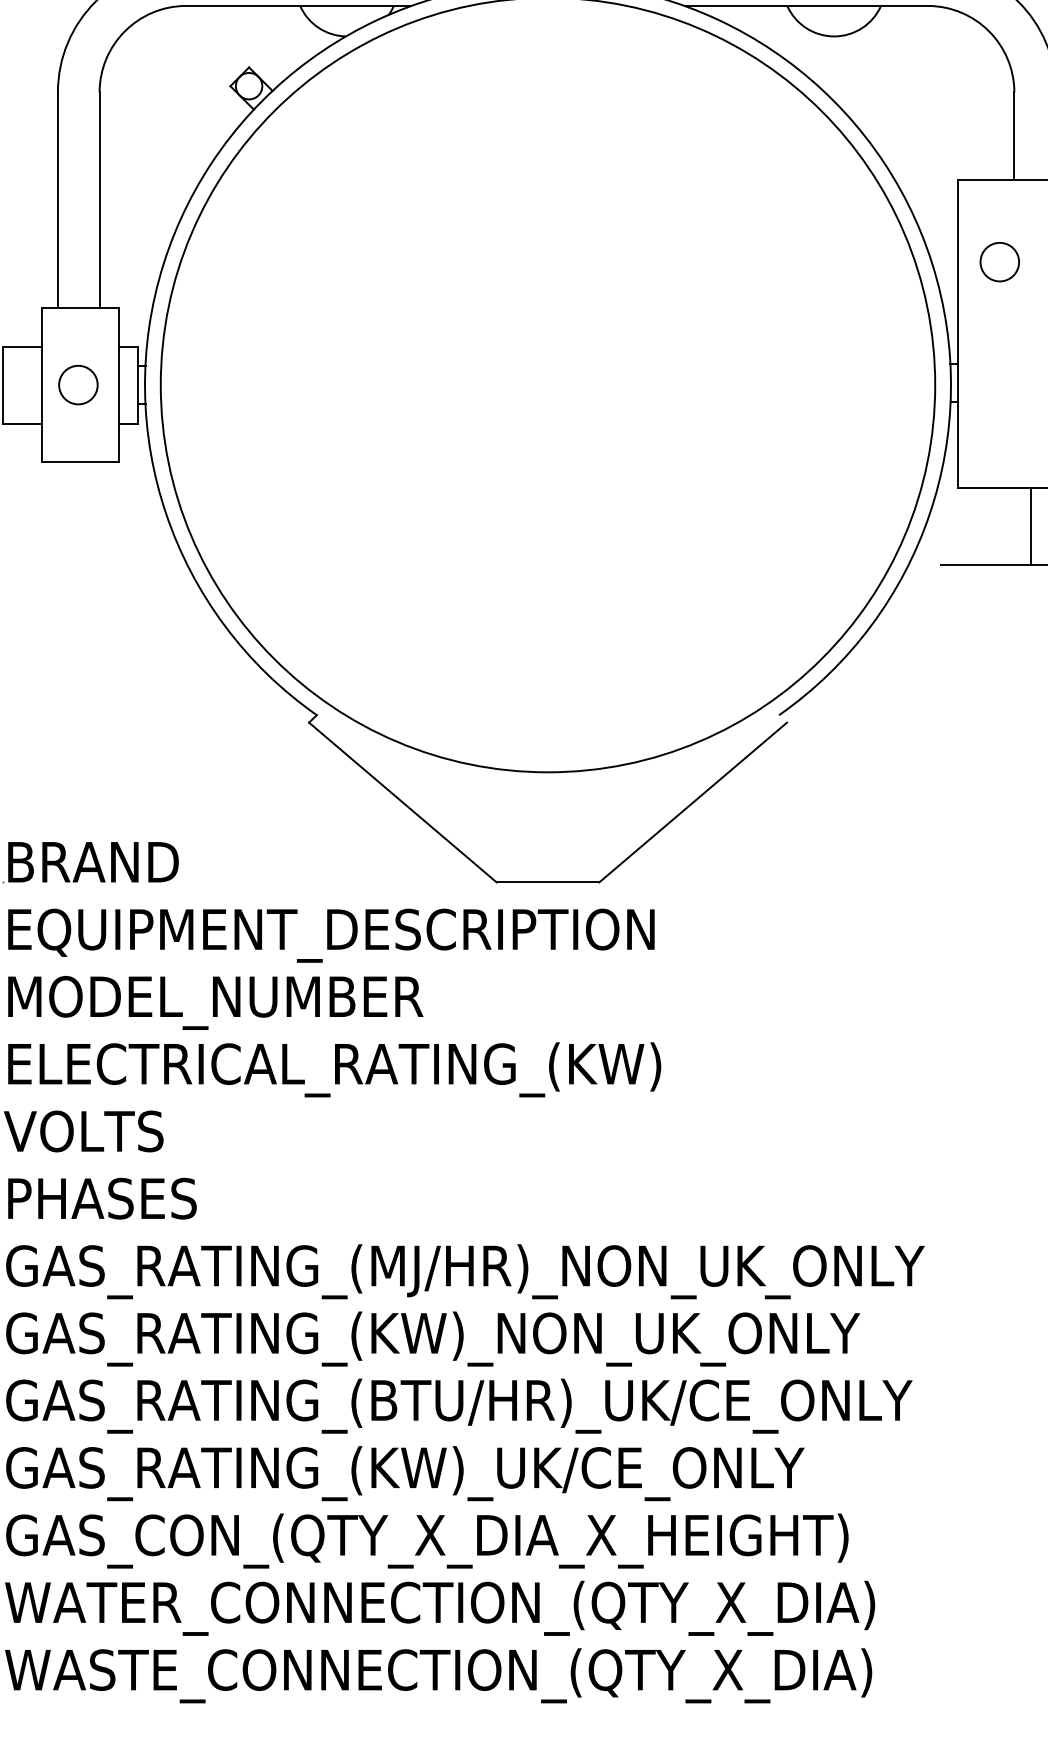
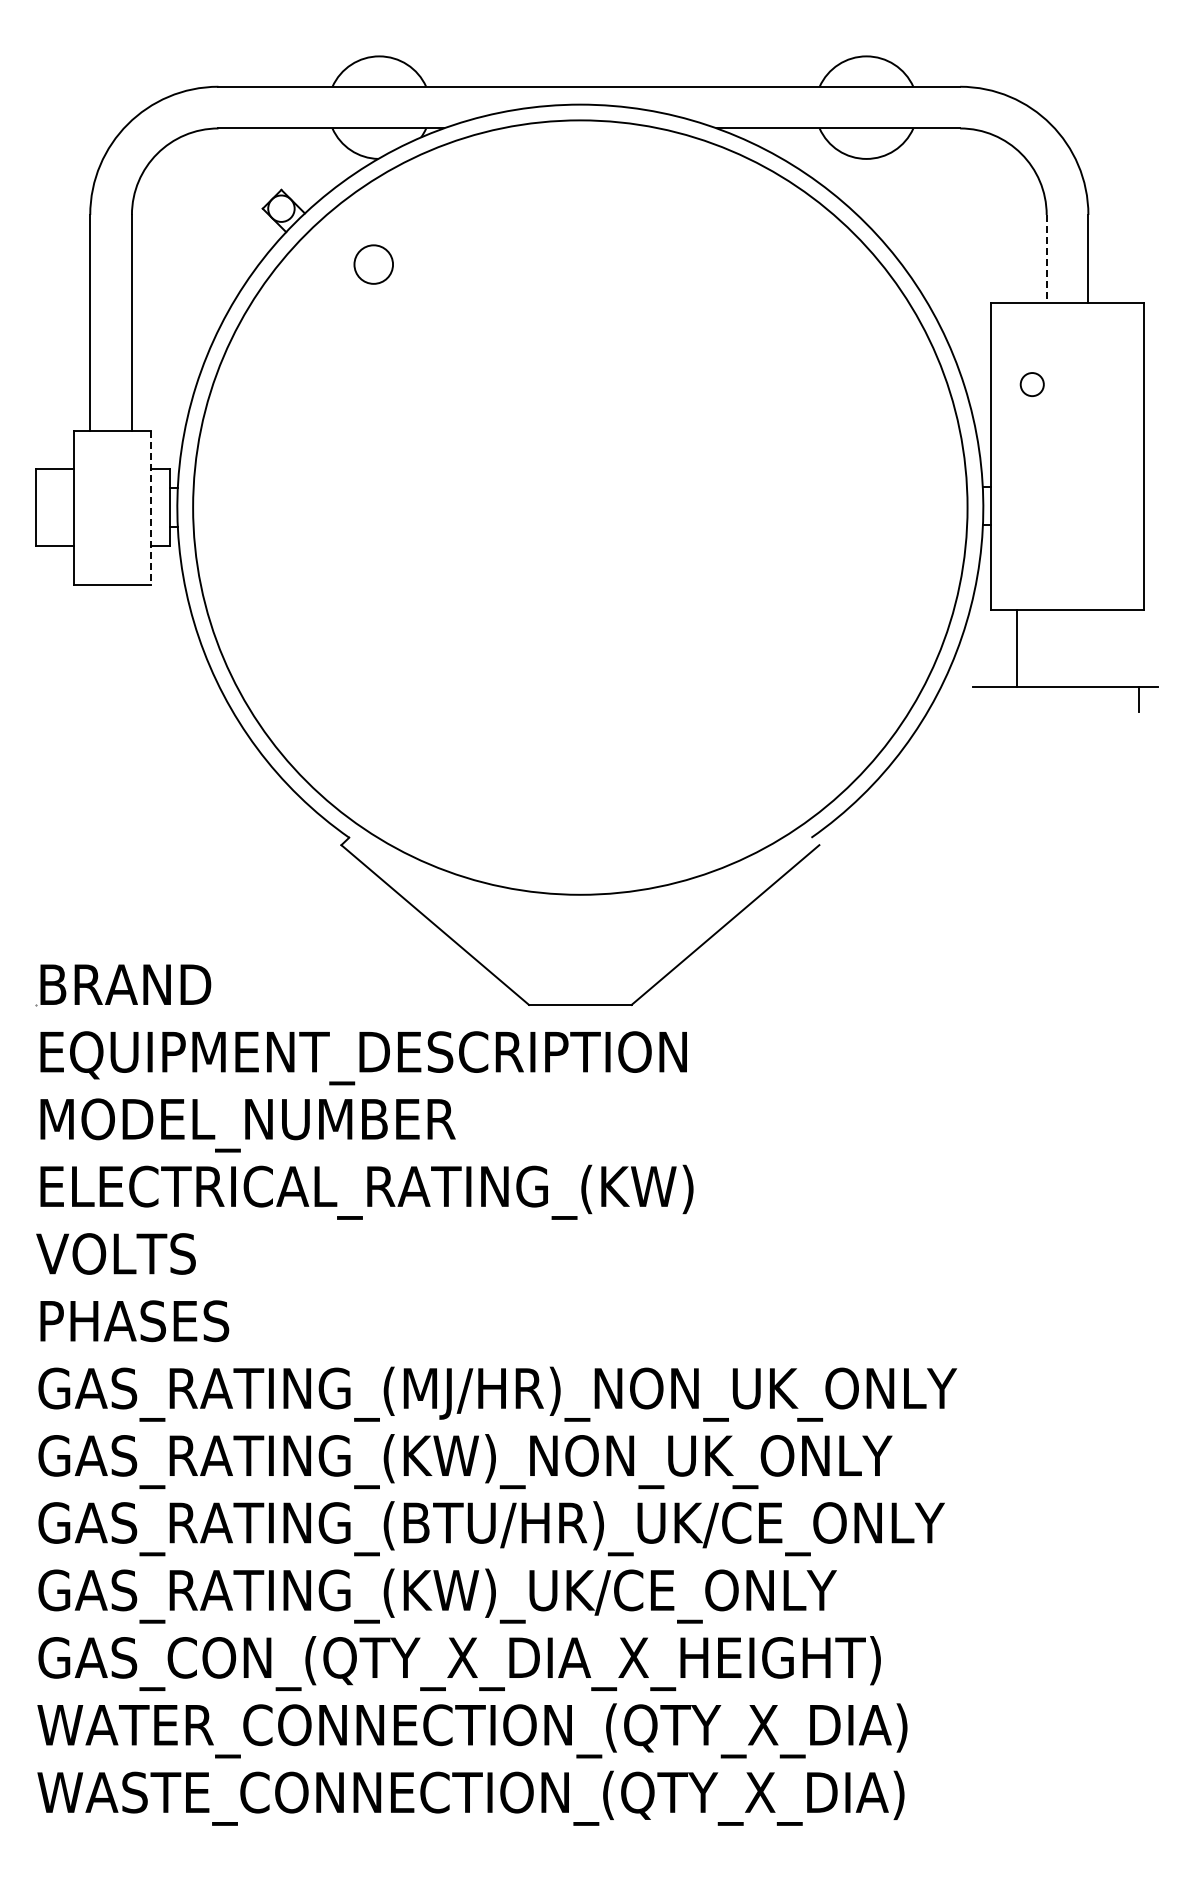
line: (1014, 135) -> (1046, 258), solid -> dashed
circle: (1000, 261) -> (1032, 384), size x0.6
circle: (78, 384) -> (373, 264), moved
line: (119, 384) -> (151, 507), solid -> dashed
line: (1031, 525) -> (1017, 648), moved

